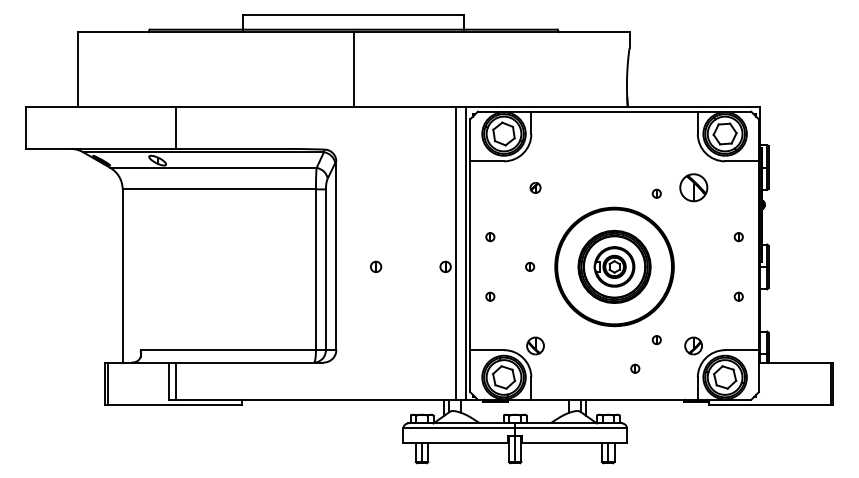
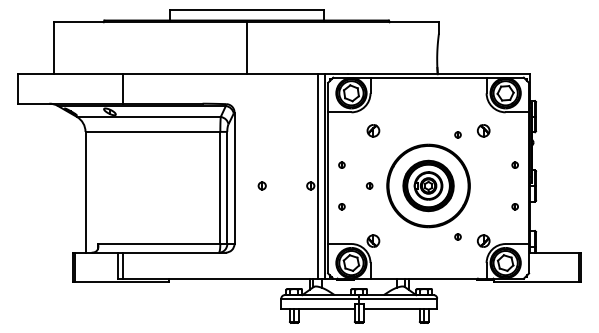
part: (535, 187) -> (373, 130), size x1.67
part: (693, 187) -> (483, 130), size x0.62
part: (634, 368) -> (442, 256), removed

